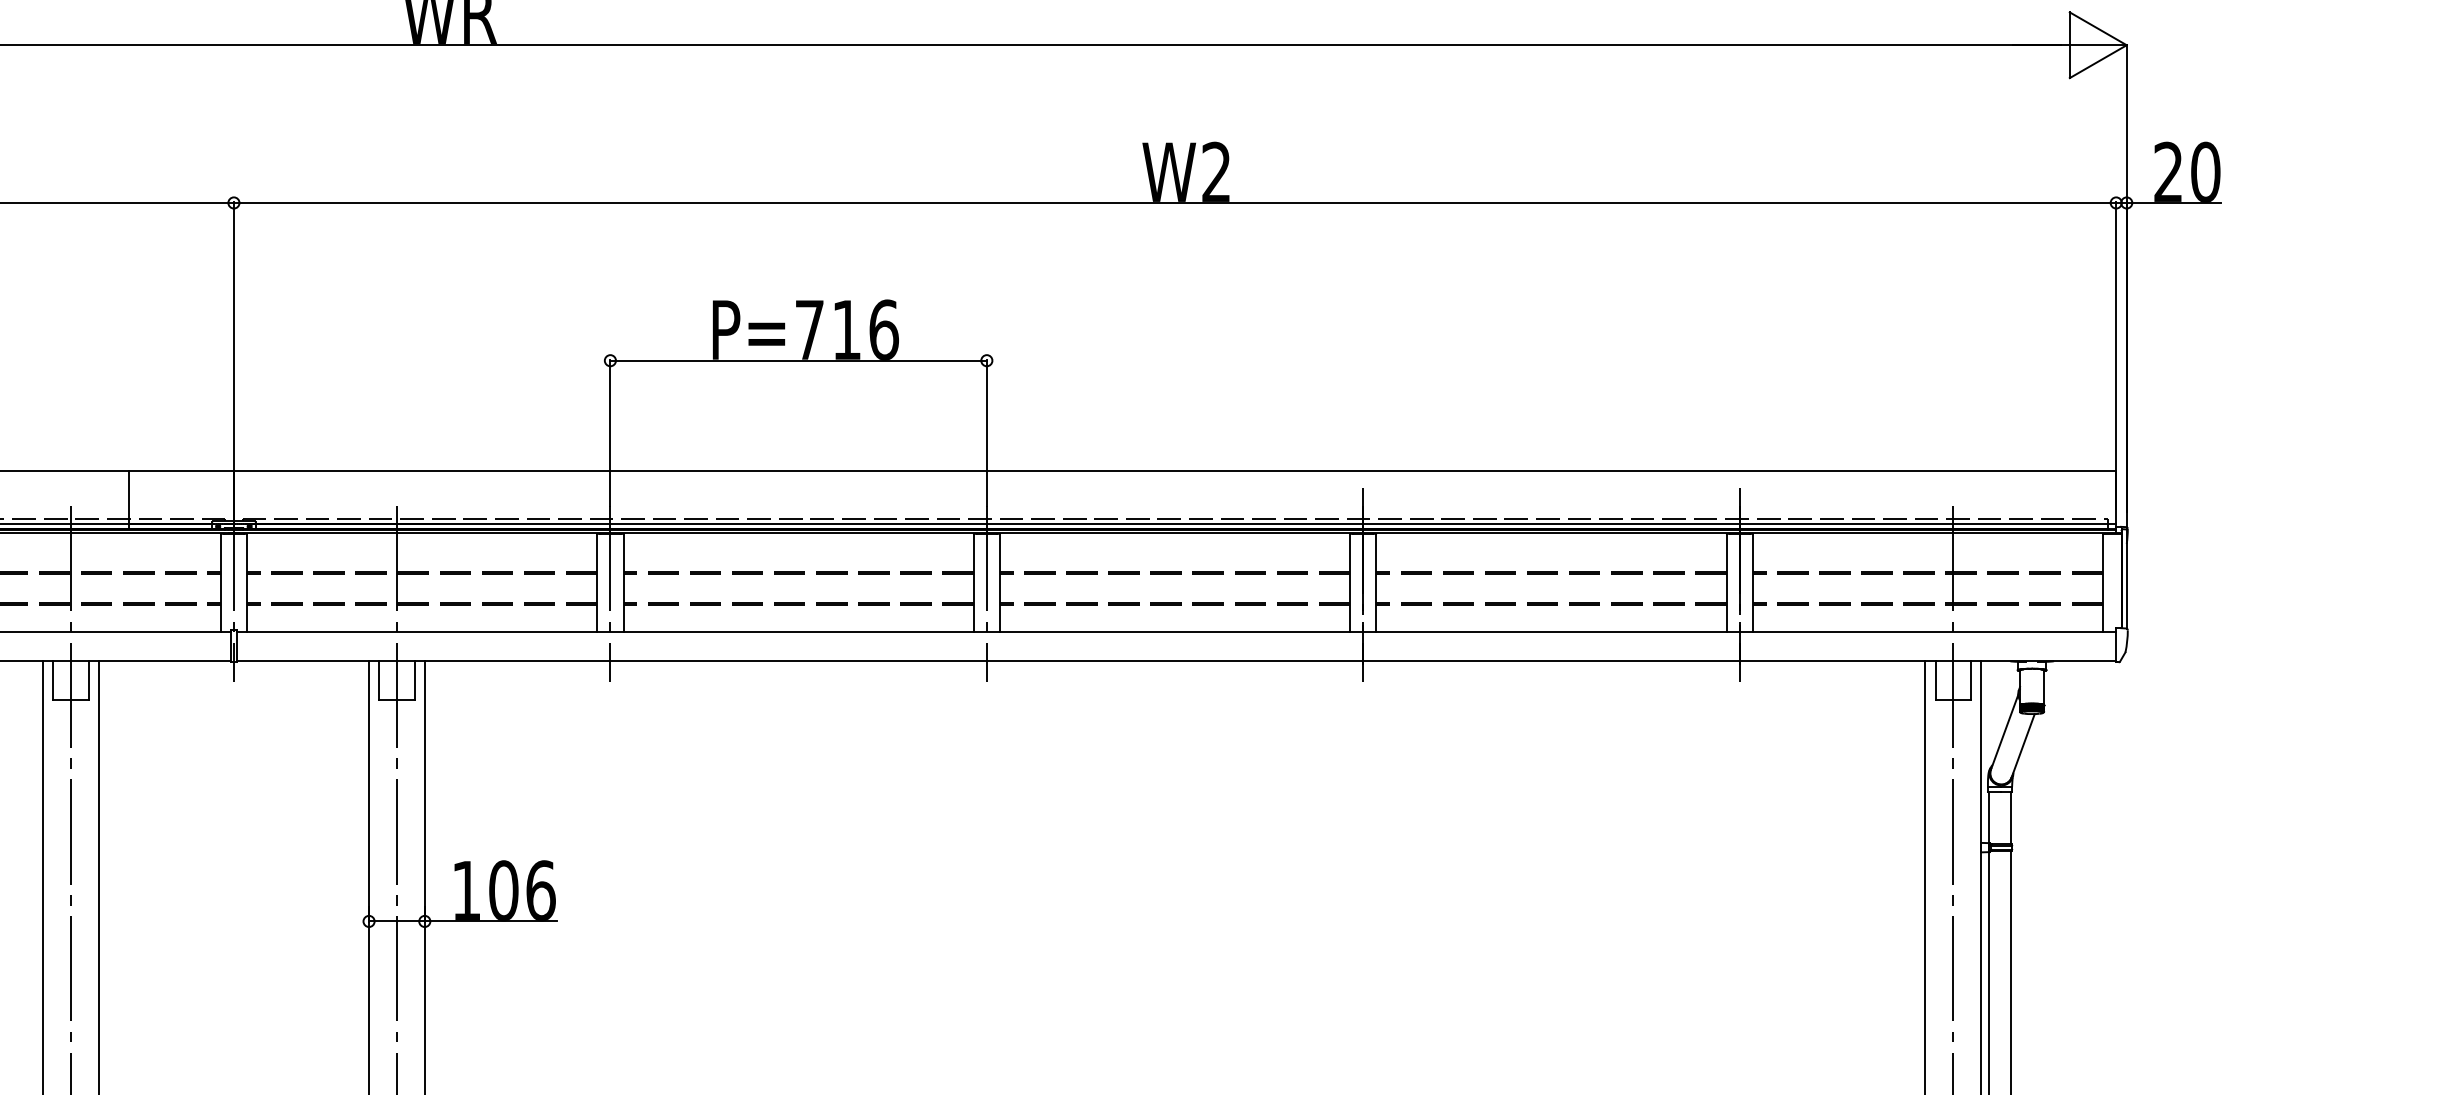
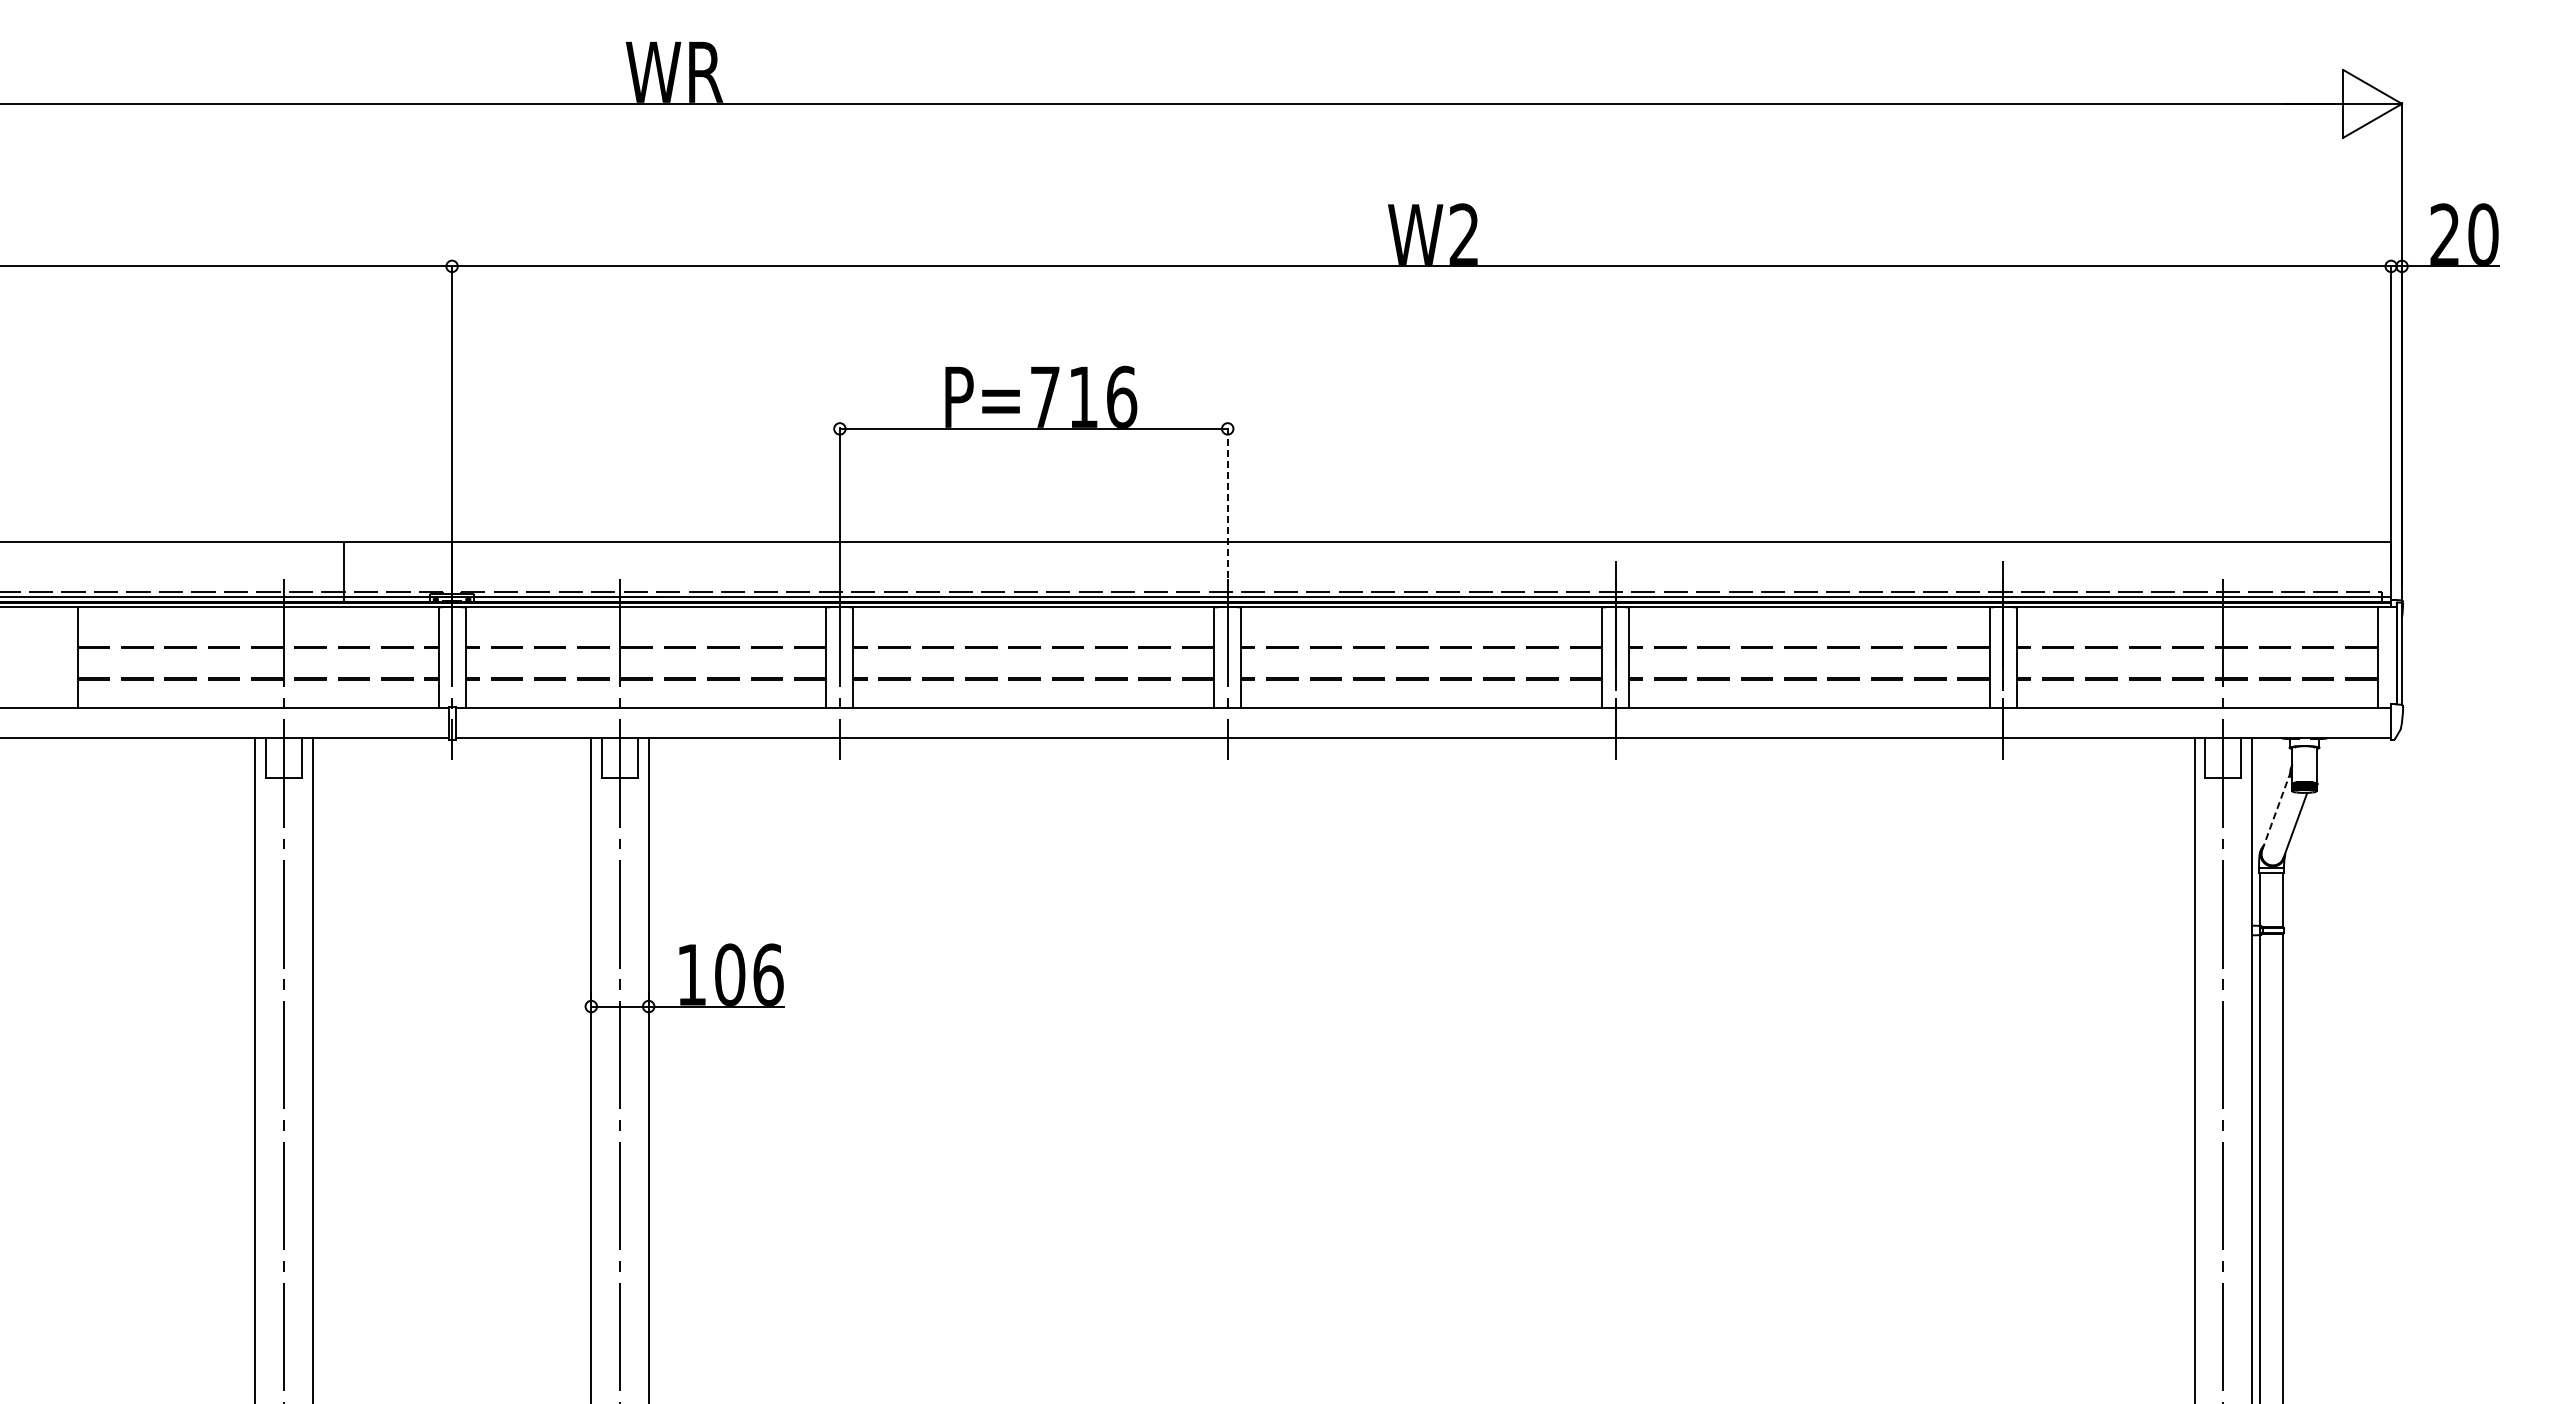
line: (986, 433) -> (1227, 503), solid -> dashed
line: (2004, 732) -> (2276, 811), solid -> dashed

